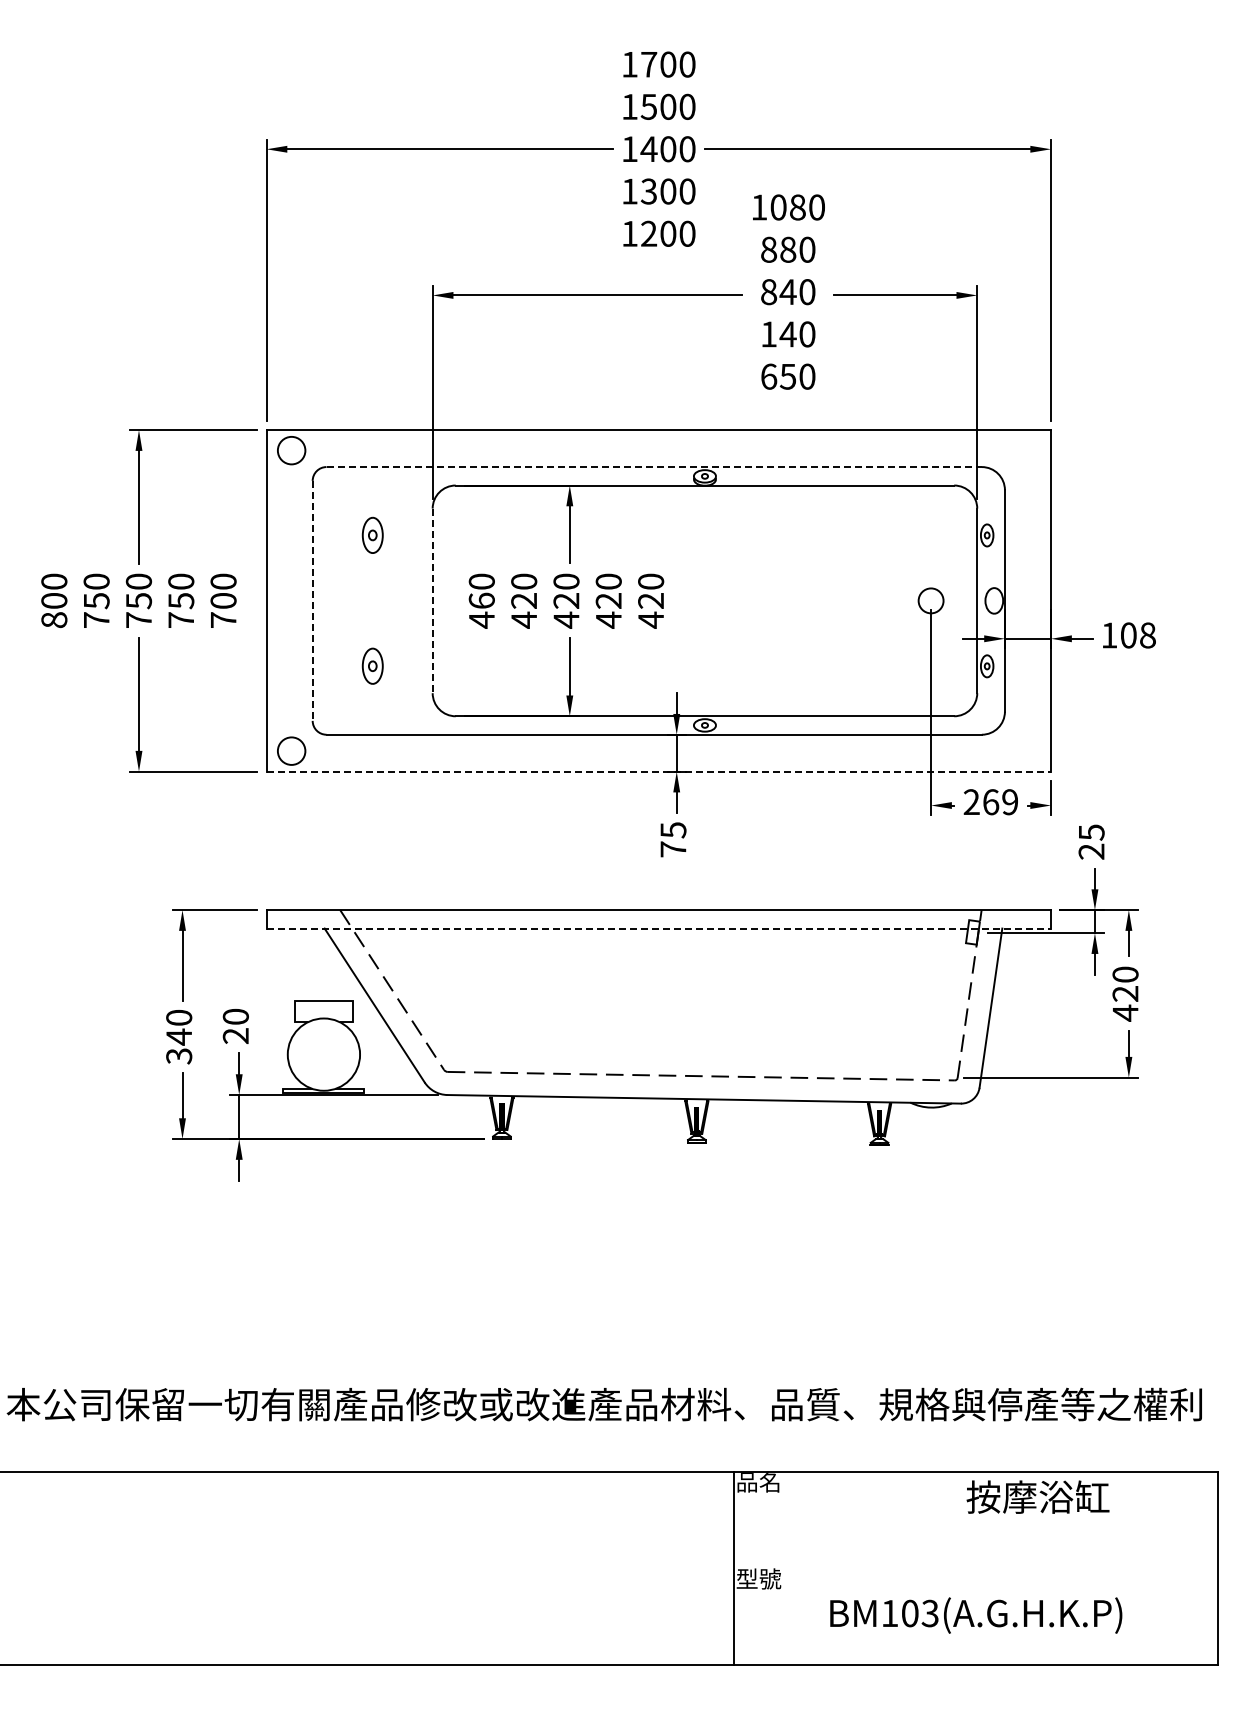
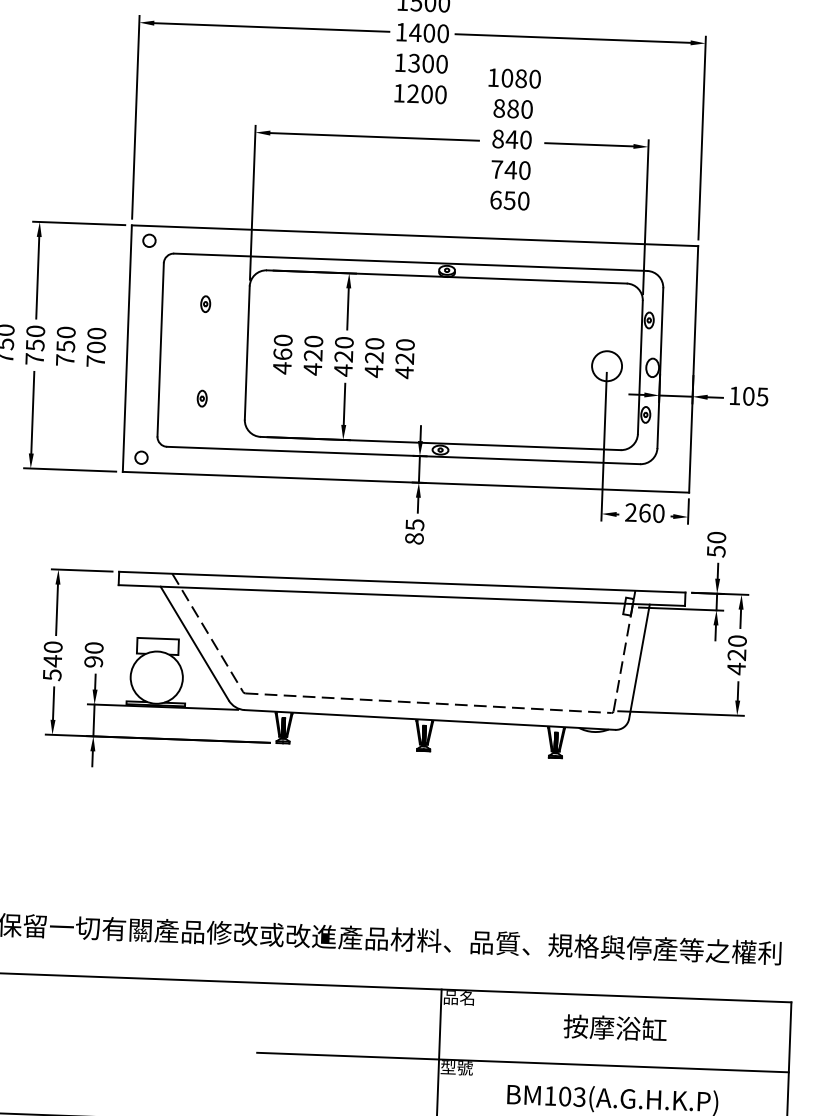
text: (769, 334) -> (497, 169), 140 -> 740
circle: (291, 450) -> (149, 240), size x0.62
line: (654, 467) -> (410, 262), dashed -> solid
part: (372, 535) -> (205, 304), size x0.62
line: (312, 600) -> (160, 349), dashed -> solid
circle: (930, 600) -> (606, 365), size x1.67
line: (432, 601) -> (247, 353), dashed -> solid
text: (1147, 635) -> (762, 396), 108 -> 105
part: (372, 666) -> (202, 398), size x0.62
circle: (291, 750) -> (141, 457), size x0.62
line: (659, 771) -> (406, 482), dashed -> solid
text: (1010, 802) -> (659, 513), 269 -> 260
text: (1091, 842) -> (716, 544), 25 -> 50
text: (673, 849) -> (414, 538), 75 -> 85
line: (659, 928) -> (402, 595), dashed -> solid
text: (235, 1036) -> (93, 662), 20 -> 90
text: (178, 1056) -> (51, 675), 340 -> 540
text: (1037, 1496) -> (614, 1027), moved
line: (849, 1568) -> (522, 1062), added

